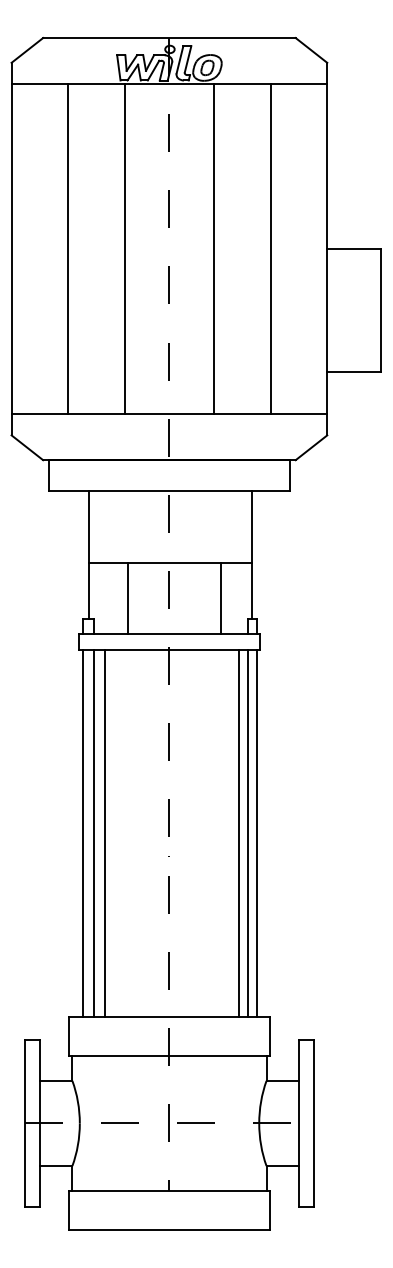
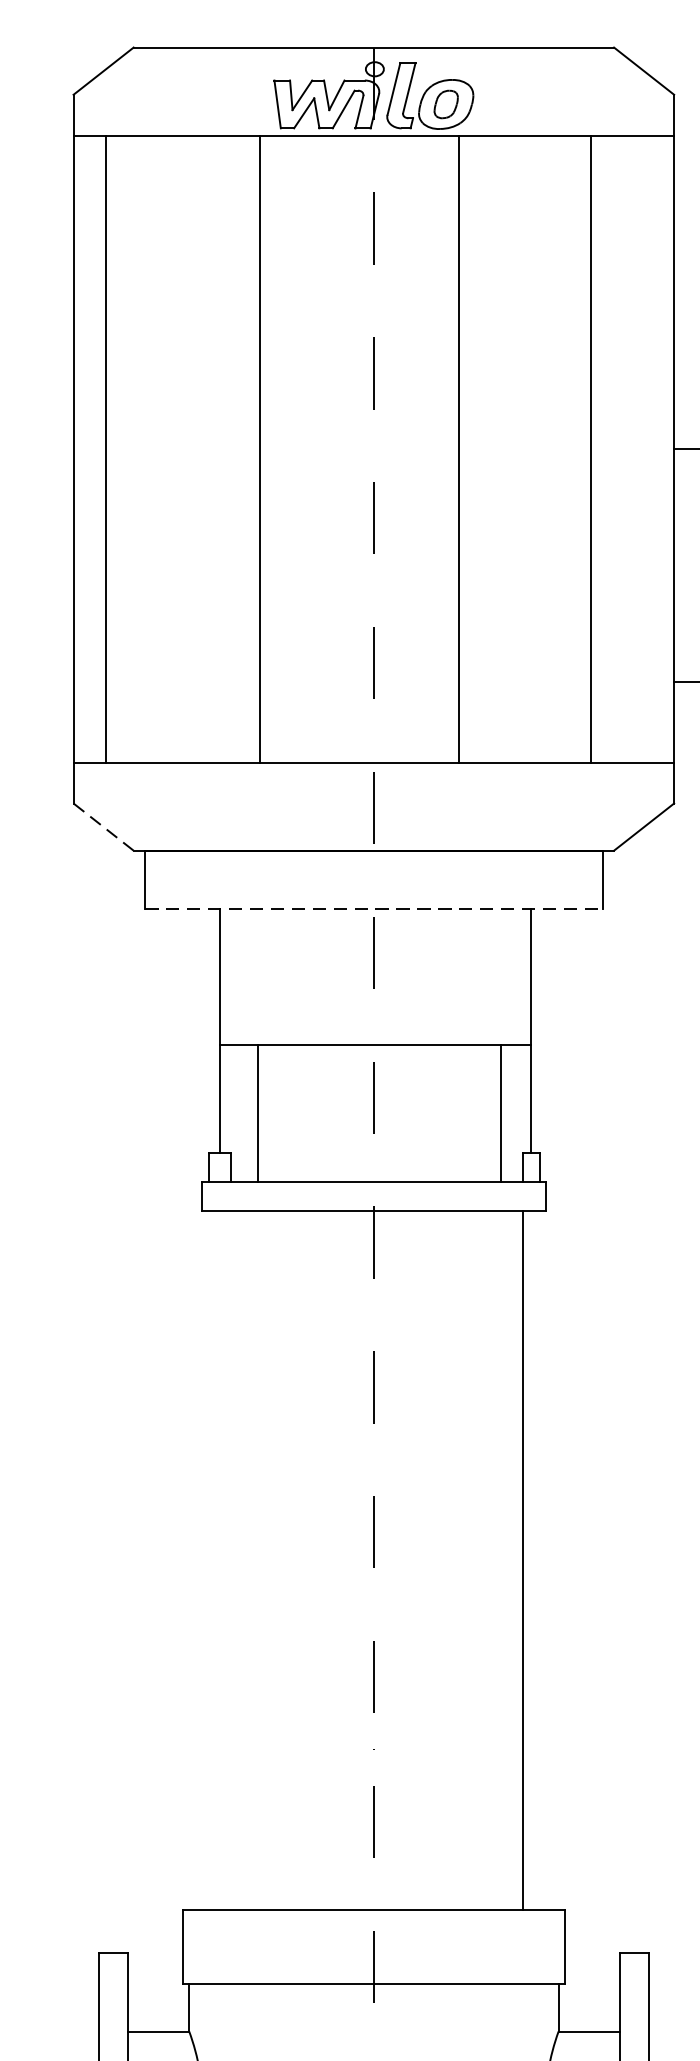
line: (67, 248) -> (105, 447), moved
line: (124, 248) -> (259, 447), moved
line: (271, 248) -> (590, 447), moved
line: (27, 447) -> (103, 826), solid -> dashed
line: (169, 490) -> (373, 908), solid -> dashed
line: (127, 598) -> (257, 1113), moved
line: (221, 598) -> (501, 1113), moved
line: (83, 832) -> (210, 1558), removed
line: (94, 832) -> (231, 1558), removed
line: (104, 832) -> (250, 1558), removed
line: (239, 832) -> (507, 1558), removed
line: (256, 832) -> (539, 1558), removed

